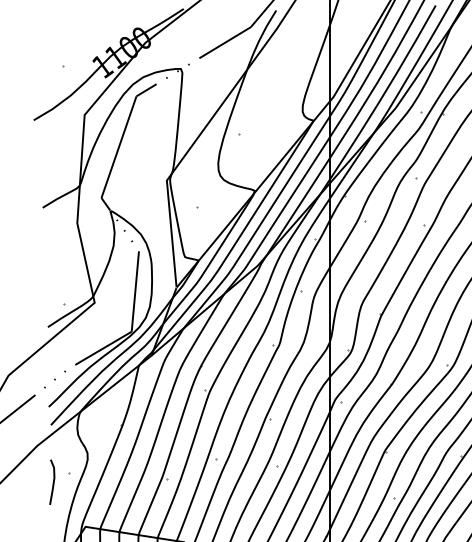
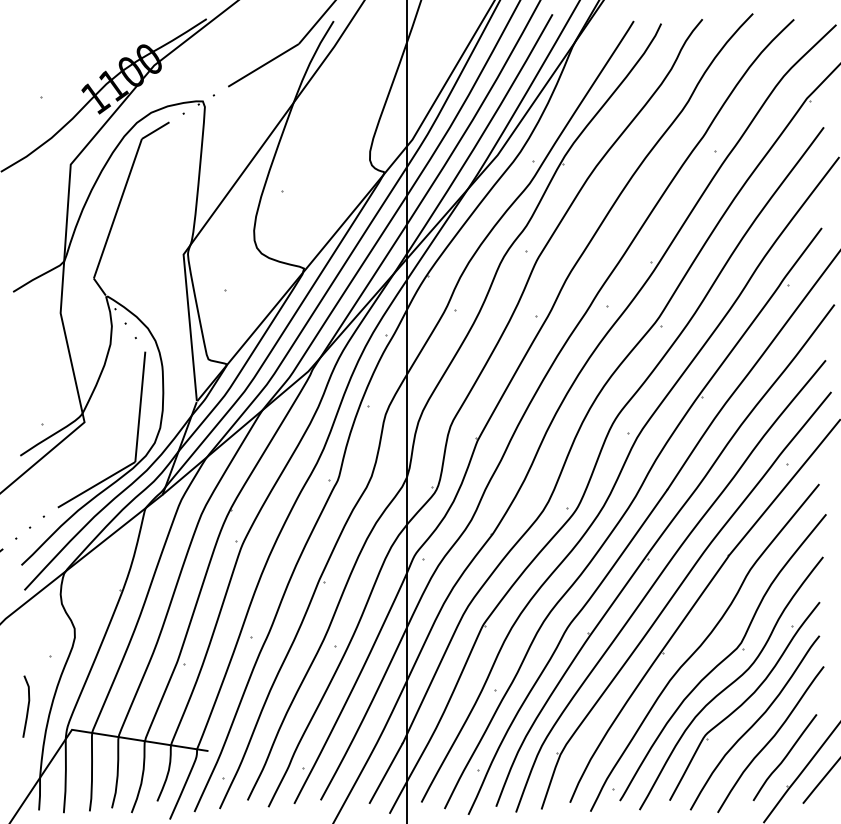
line: (53, 482) -> (27, 706), moved

